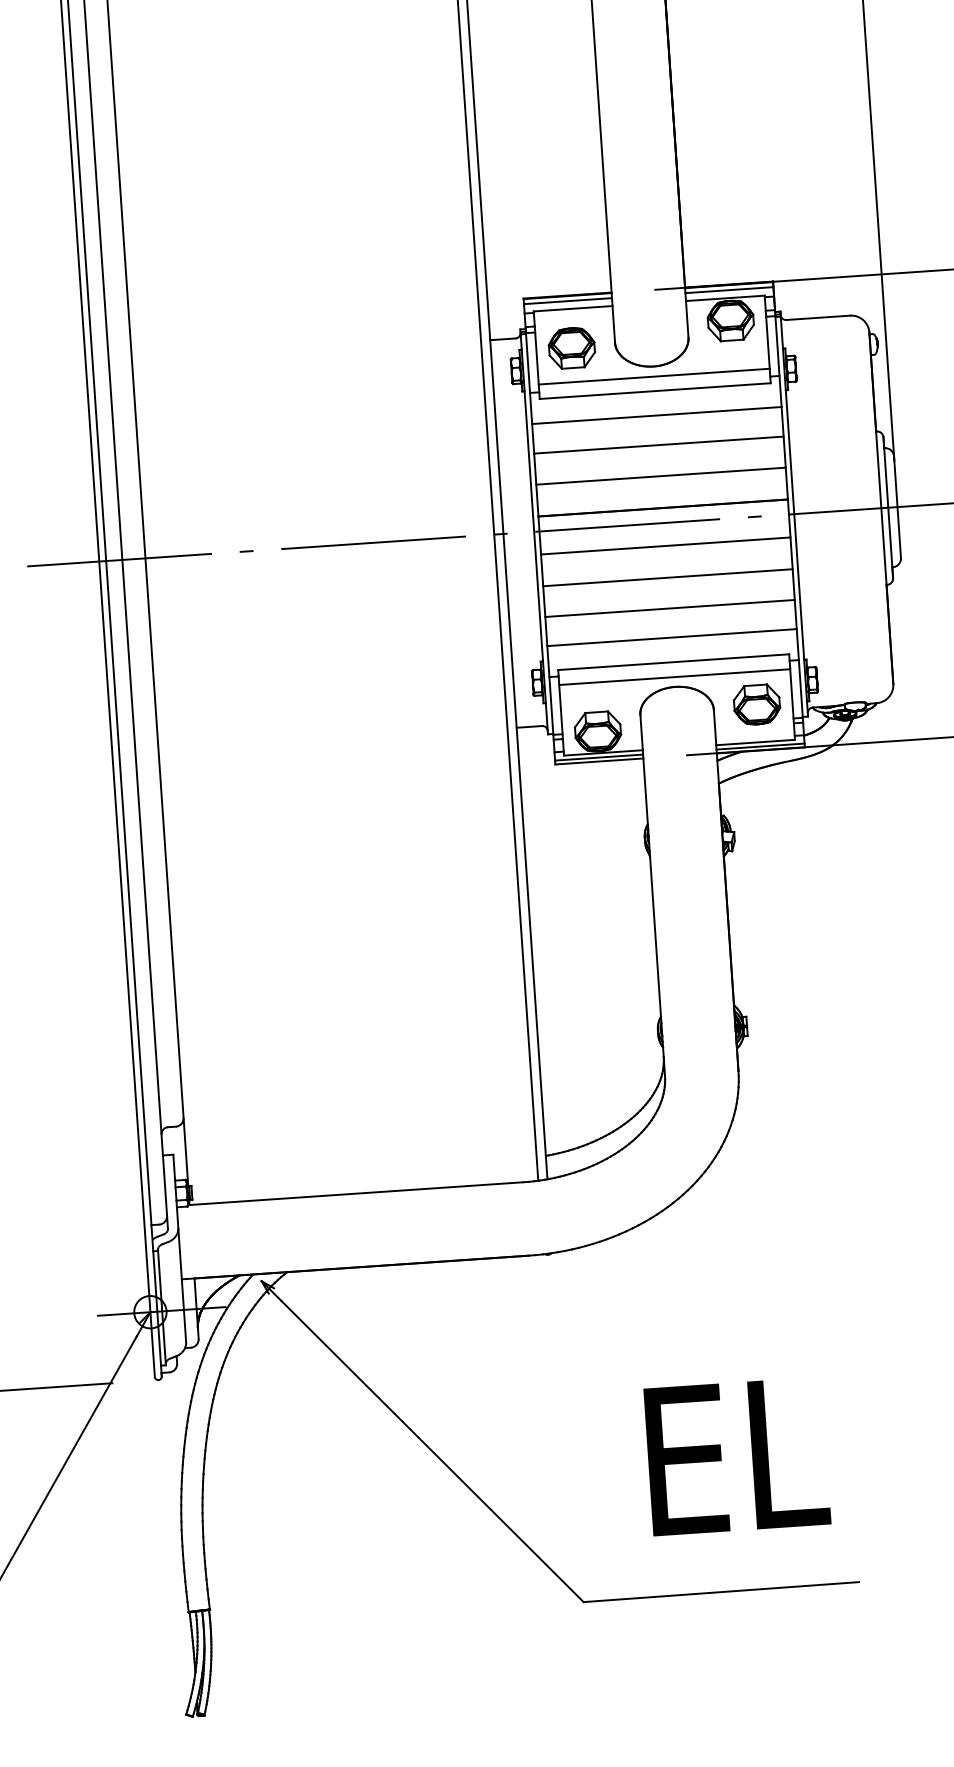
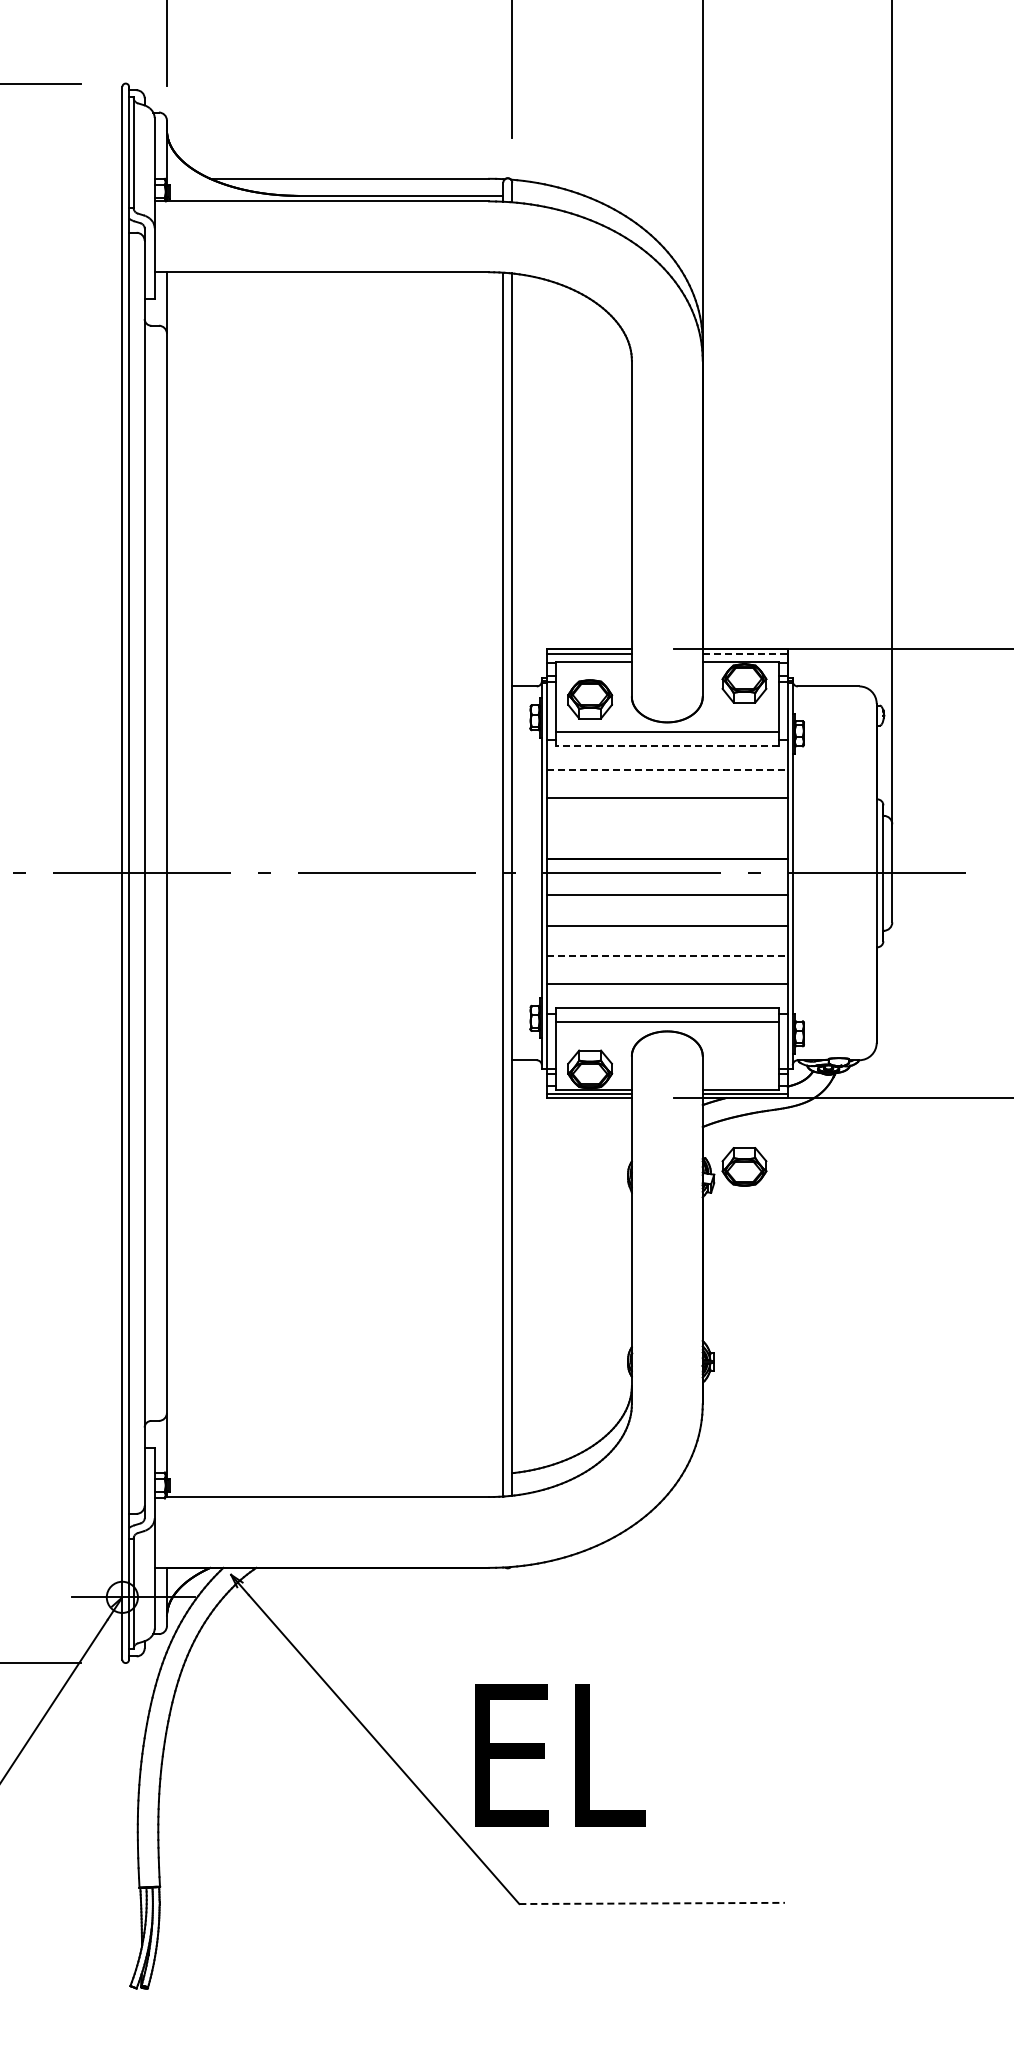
line: (729, 290) -> (745, 654), solid -> dashed
line: (654, 391) -> (666, 746), solid -> dashed
line: (657, 415) -> (667, 769), solid -> dashed
line: (661, 476) -> (667, 828), removed
line: (670, 608) -> (667, 955), solid -> dashed
part: (756, 704) -> (744, 1166), moved
text: (737, 1456) -> (560, 1755), moved
line: (721, 1592) -> (652, 1903), solid -> dashed

